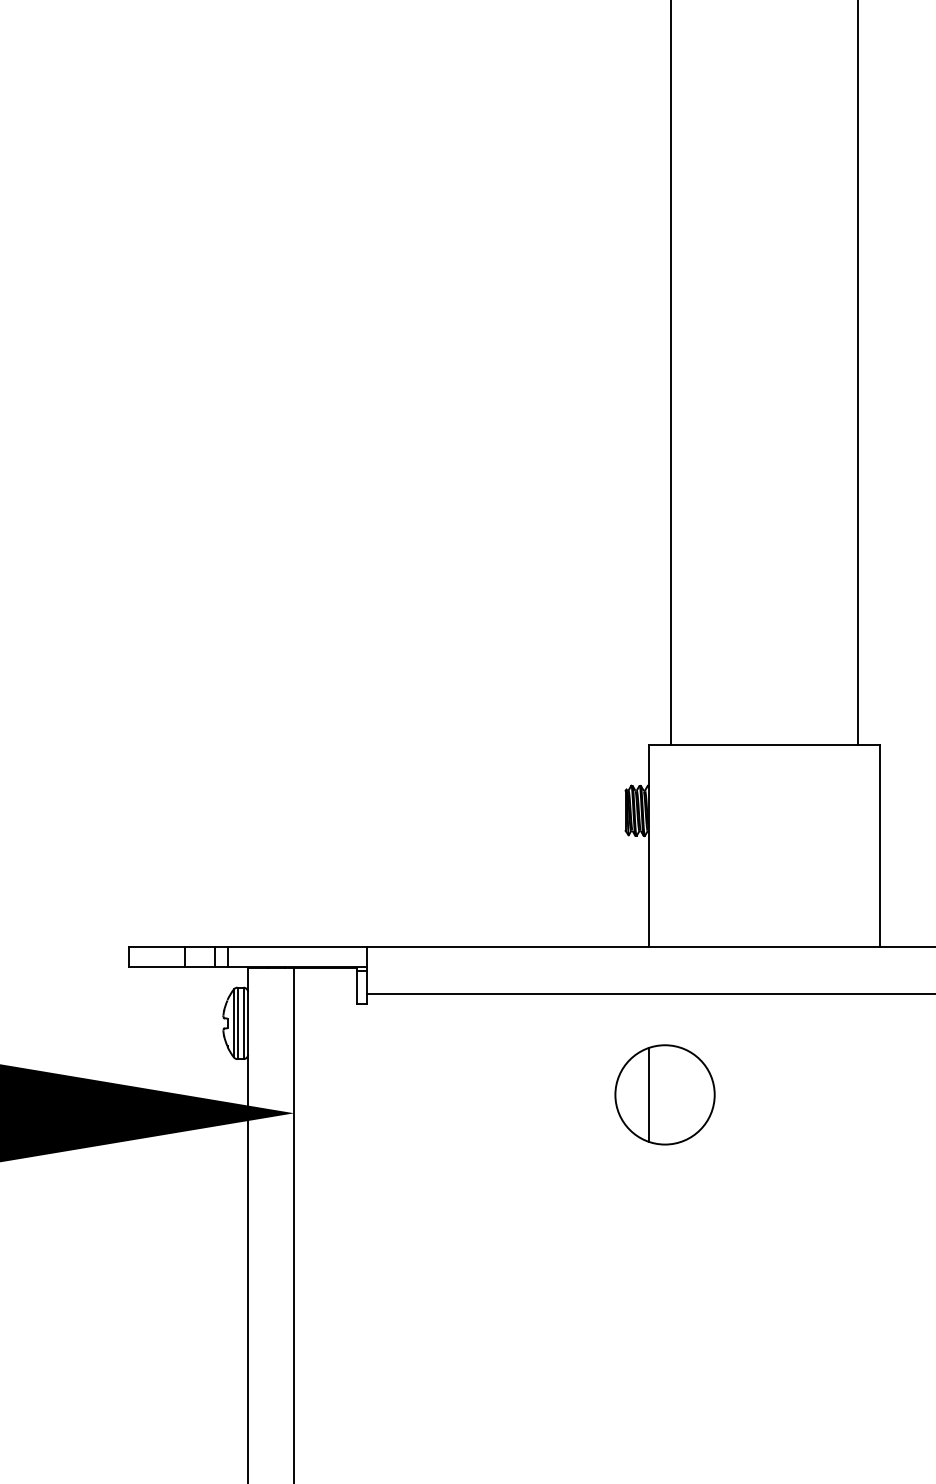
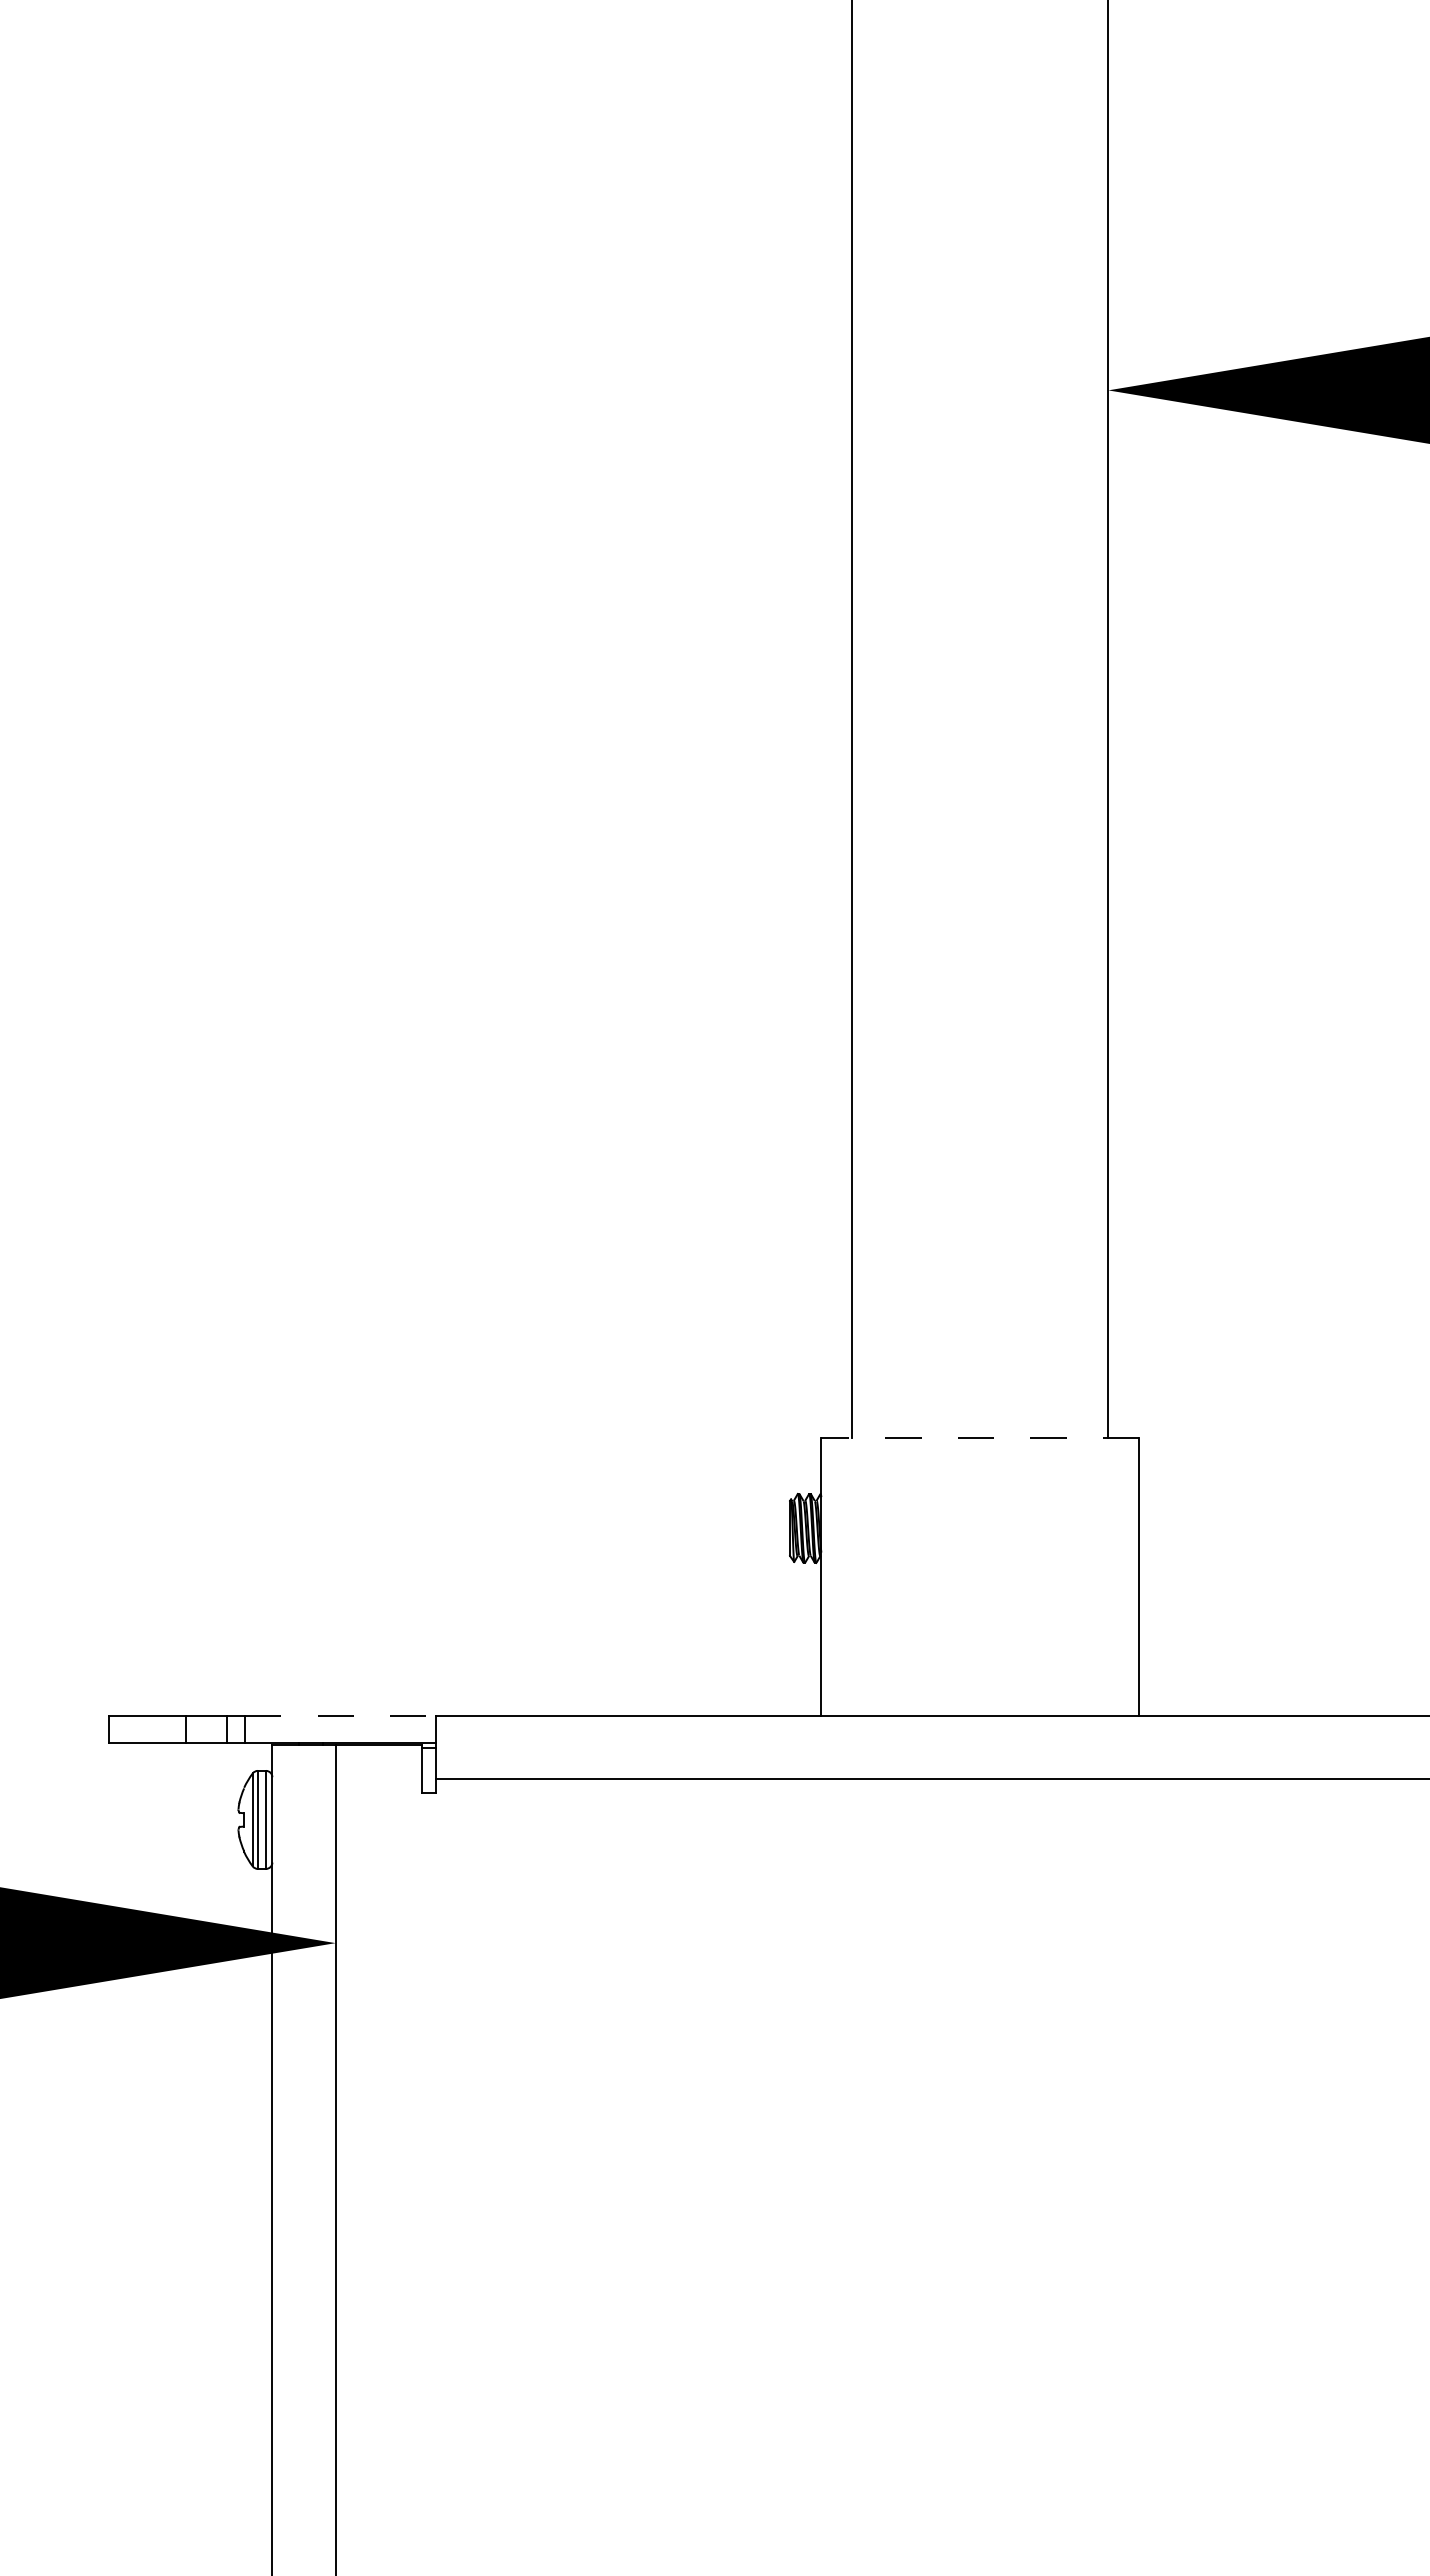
line: (764, 744) -> (980, 1437), solid -> dashed
line: (297, 947) -> (340, 1715), solid -> dashed
part: (665, 1094) -> (844, 1917), removed

